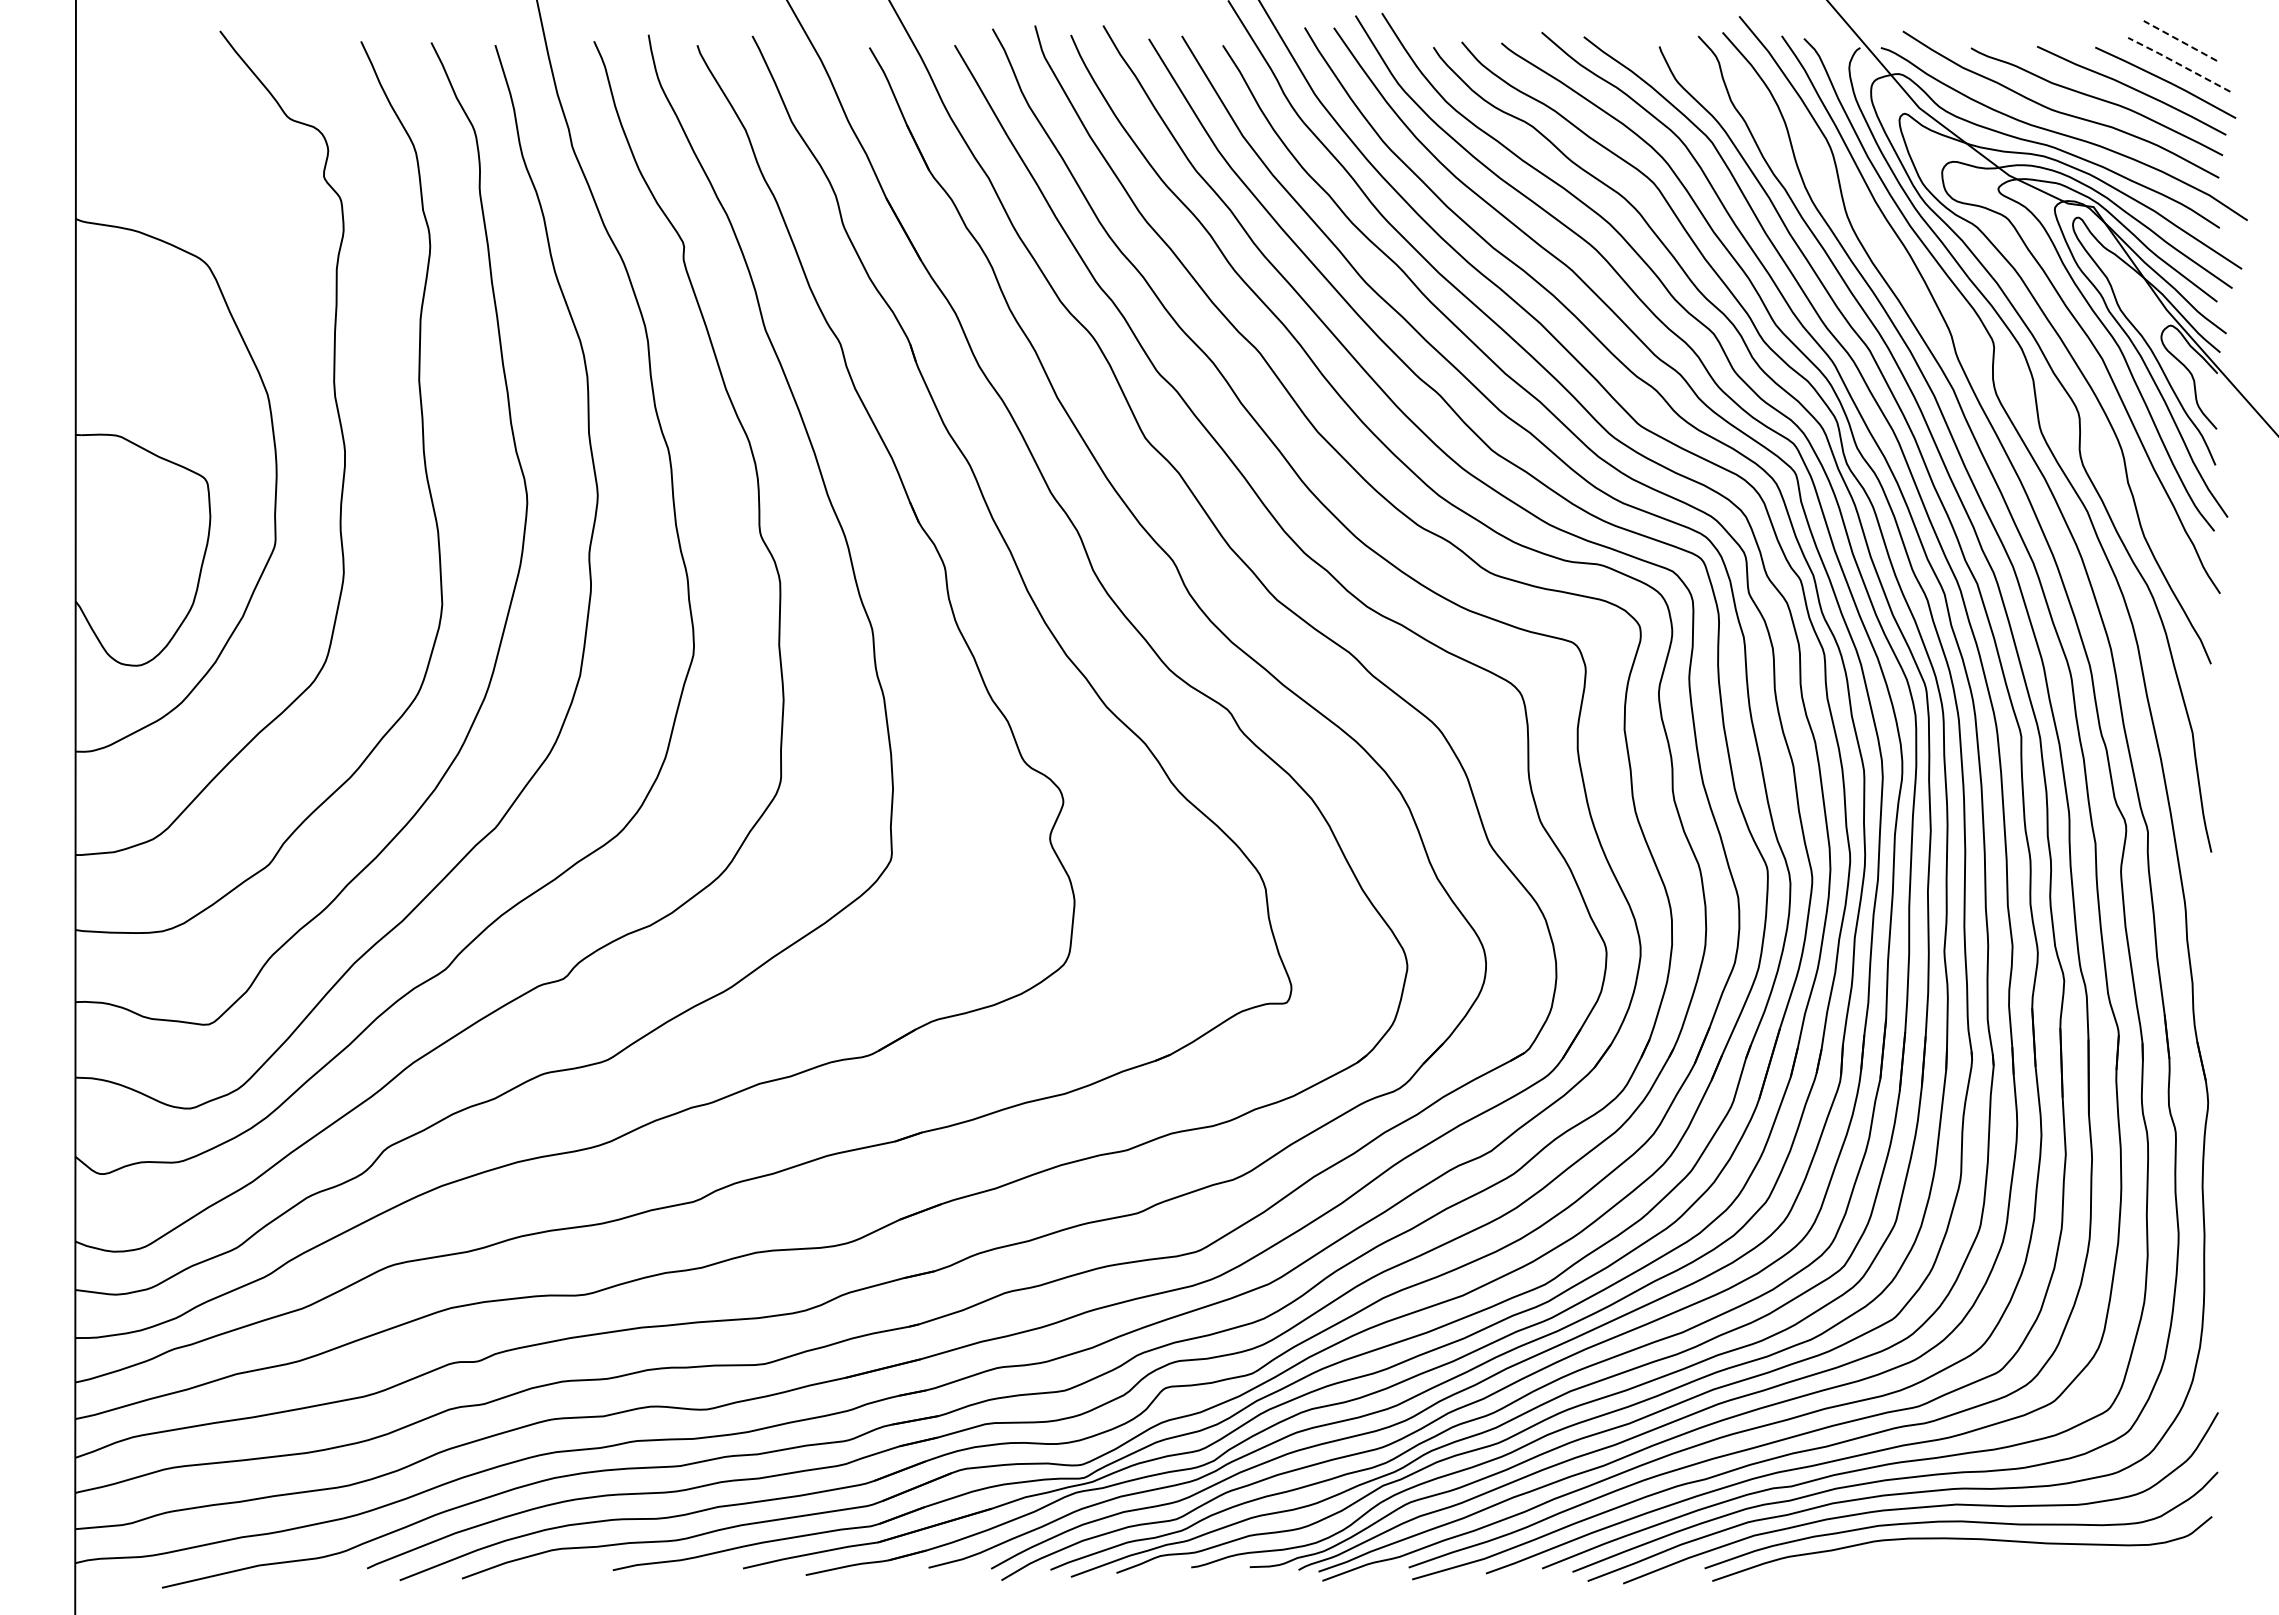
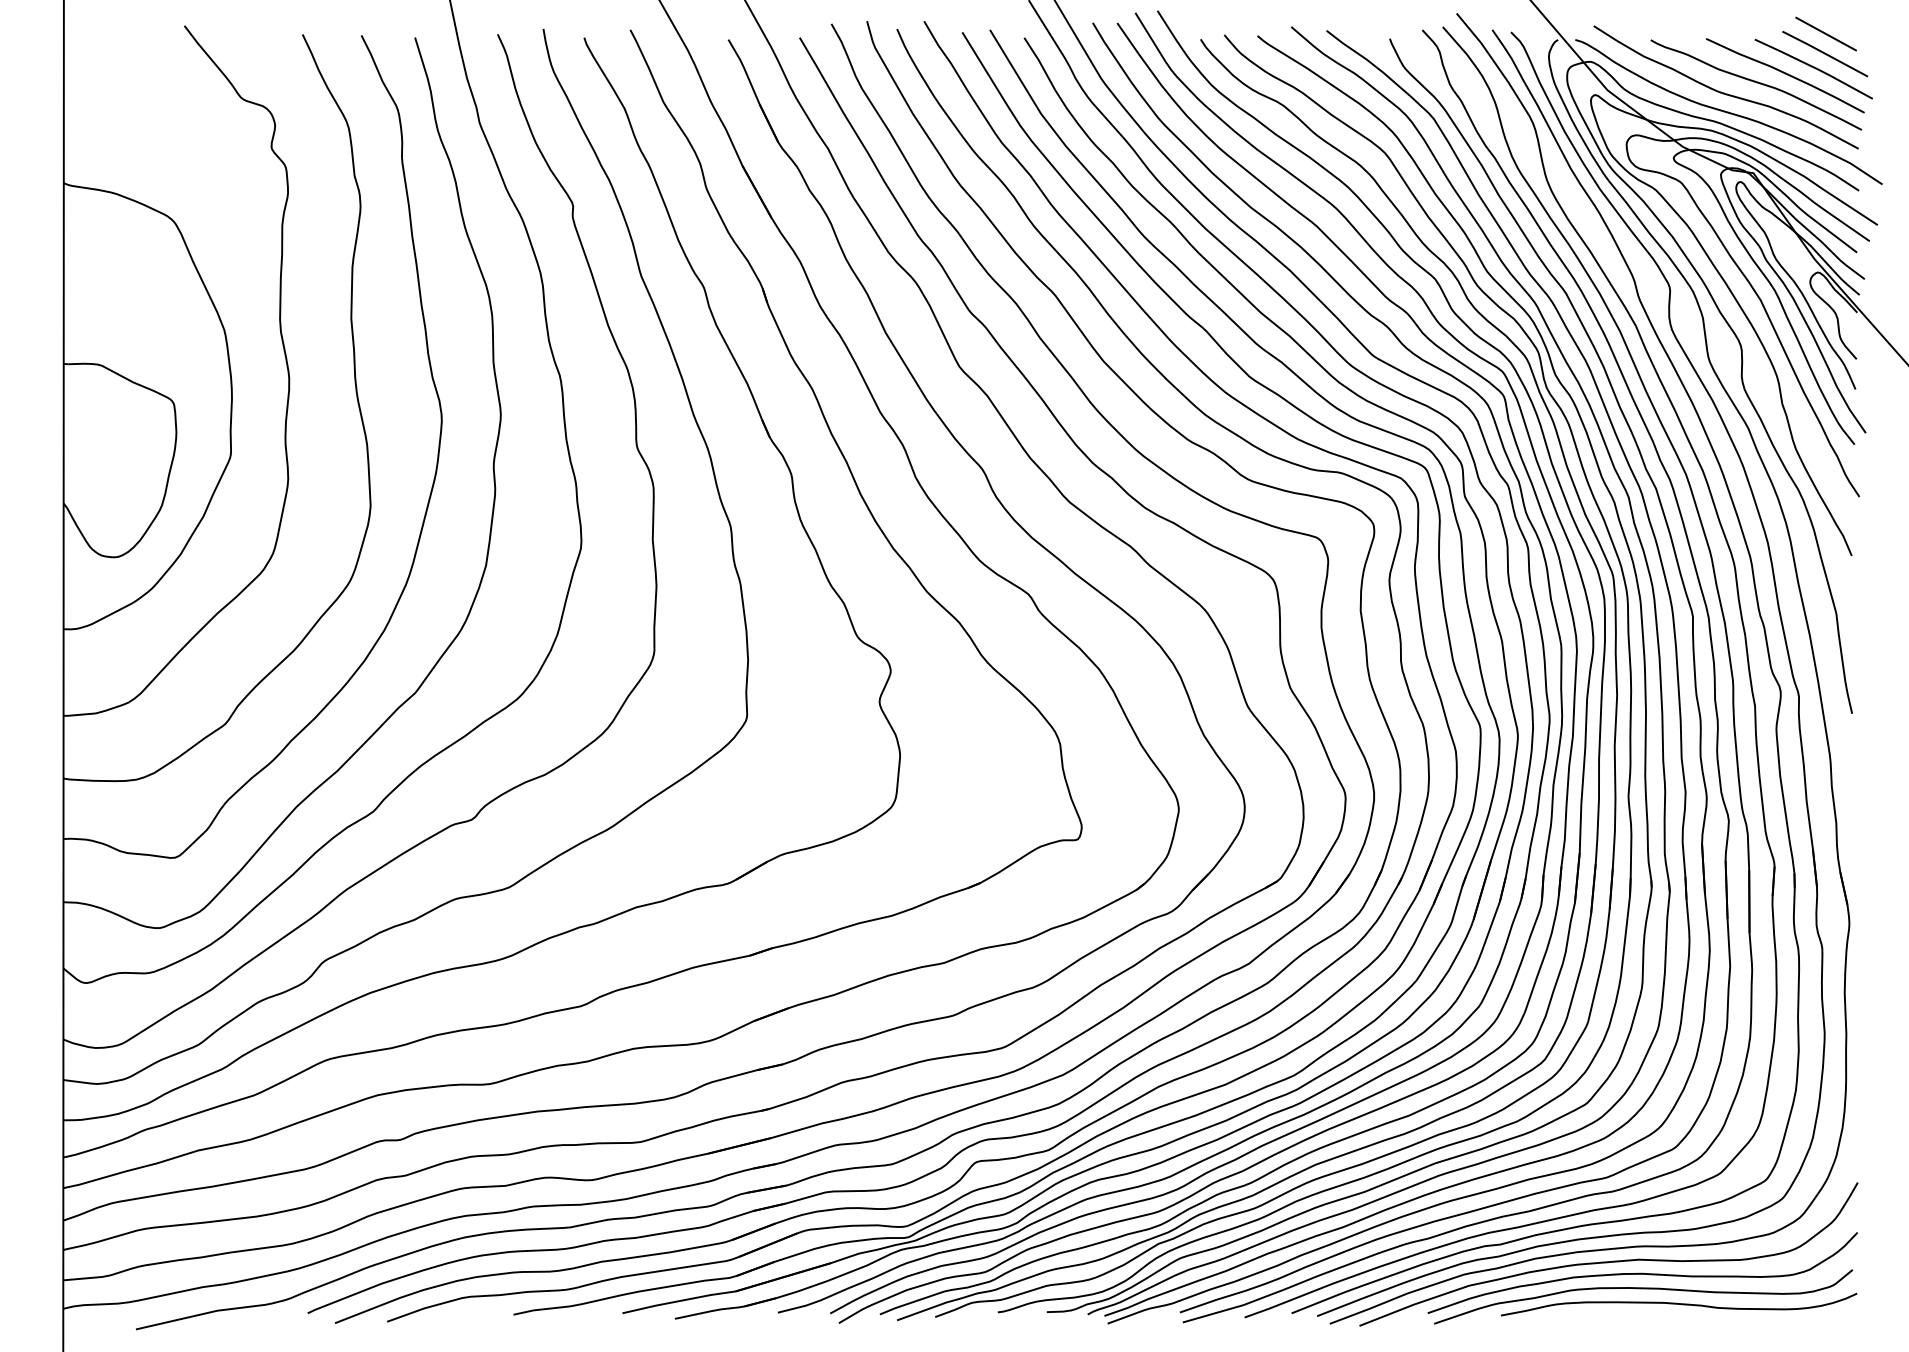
line: (2180, 40) -> (1826, 33), dashed -> solid
line: (2178, 63) -> (1824, 52), dashed -> solid
curve: (2004, 1558) -> (1678, 1304), added

